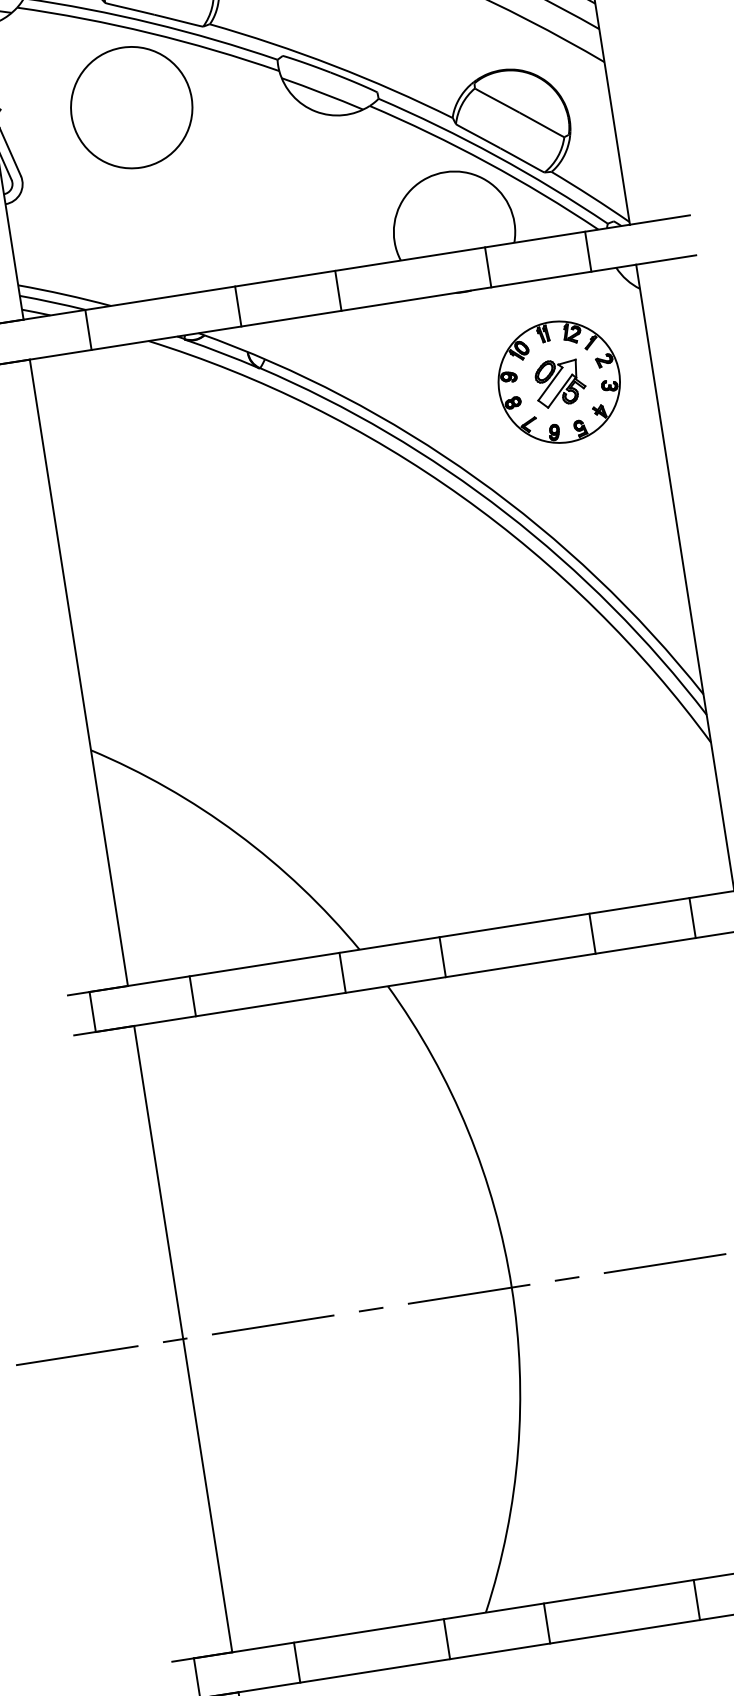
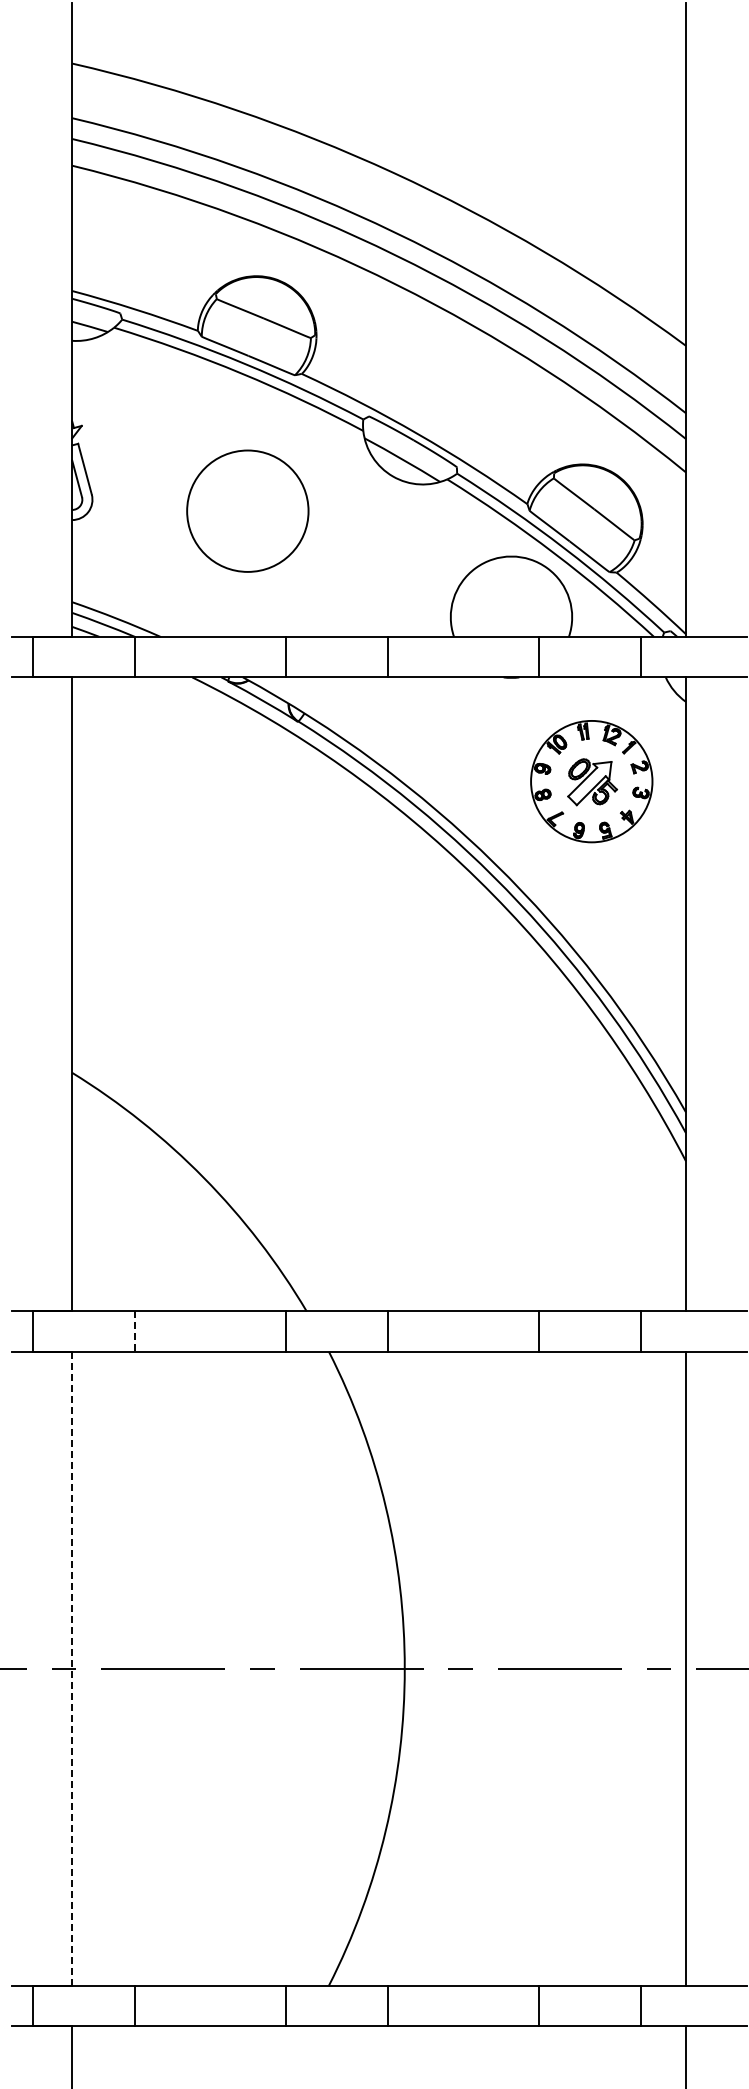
circle: (131, 106) -> (247, 510), moved
line: (192, 997) -> (134, 1332), solid -> dashed
line: (183, 1338) -> (72, 1668), solid -> dashed

